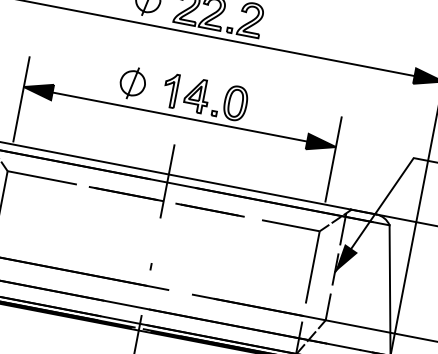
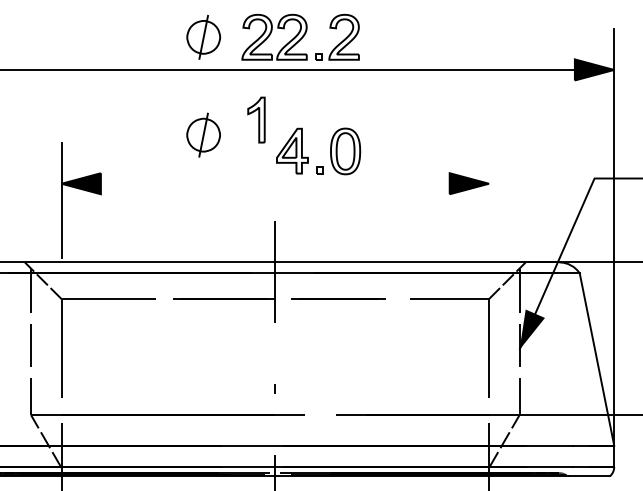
part: (132, 82) -> (203, 134), moved
part: (170, 90) -> (256, 119), moved
line: (179, 116) -> (274, 183), removed
line: (333, 159) -> (489, 200), removed

